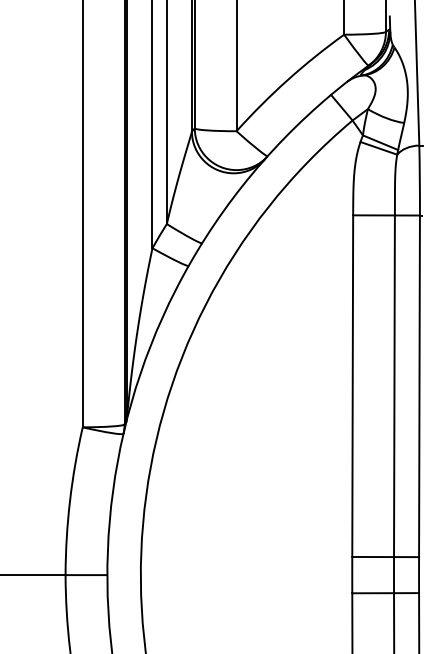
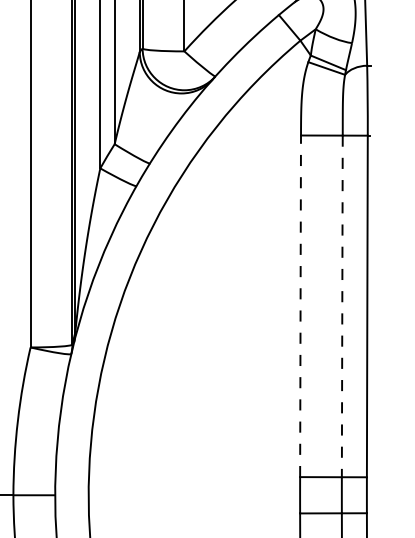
line: (352, 386) -> (300, 306), solid -> dashed
line: (394, 386) -> (342, 306), solid -> dashed

